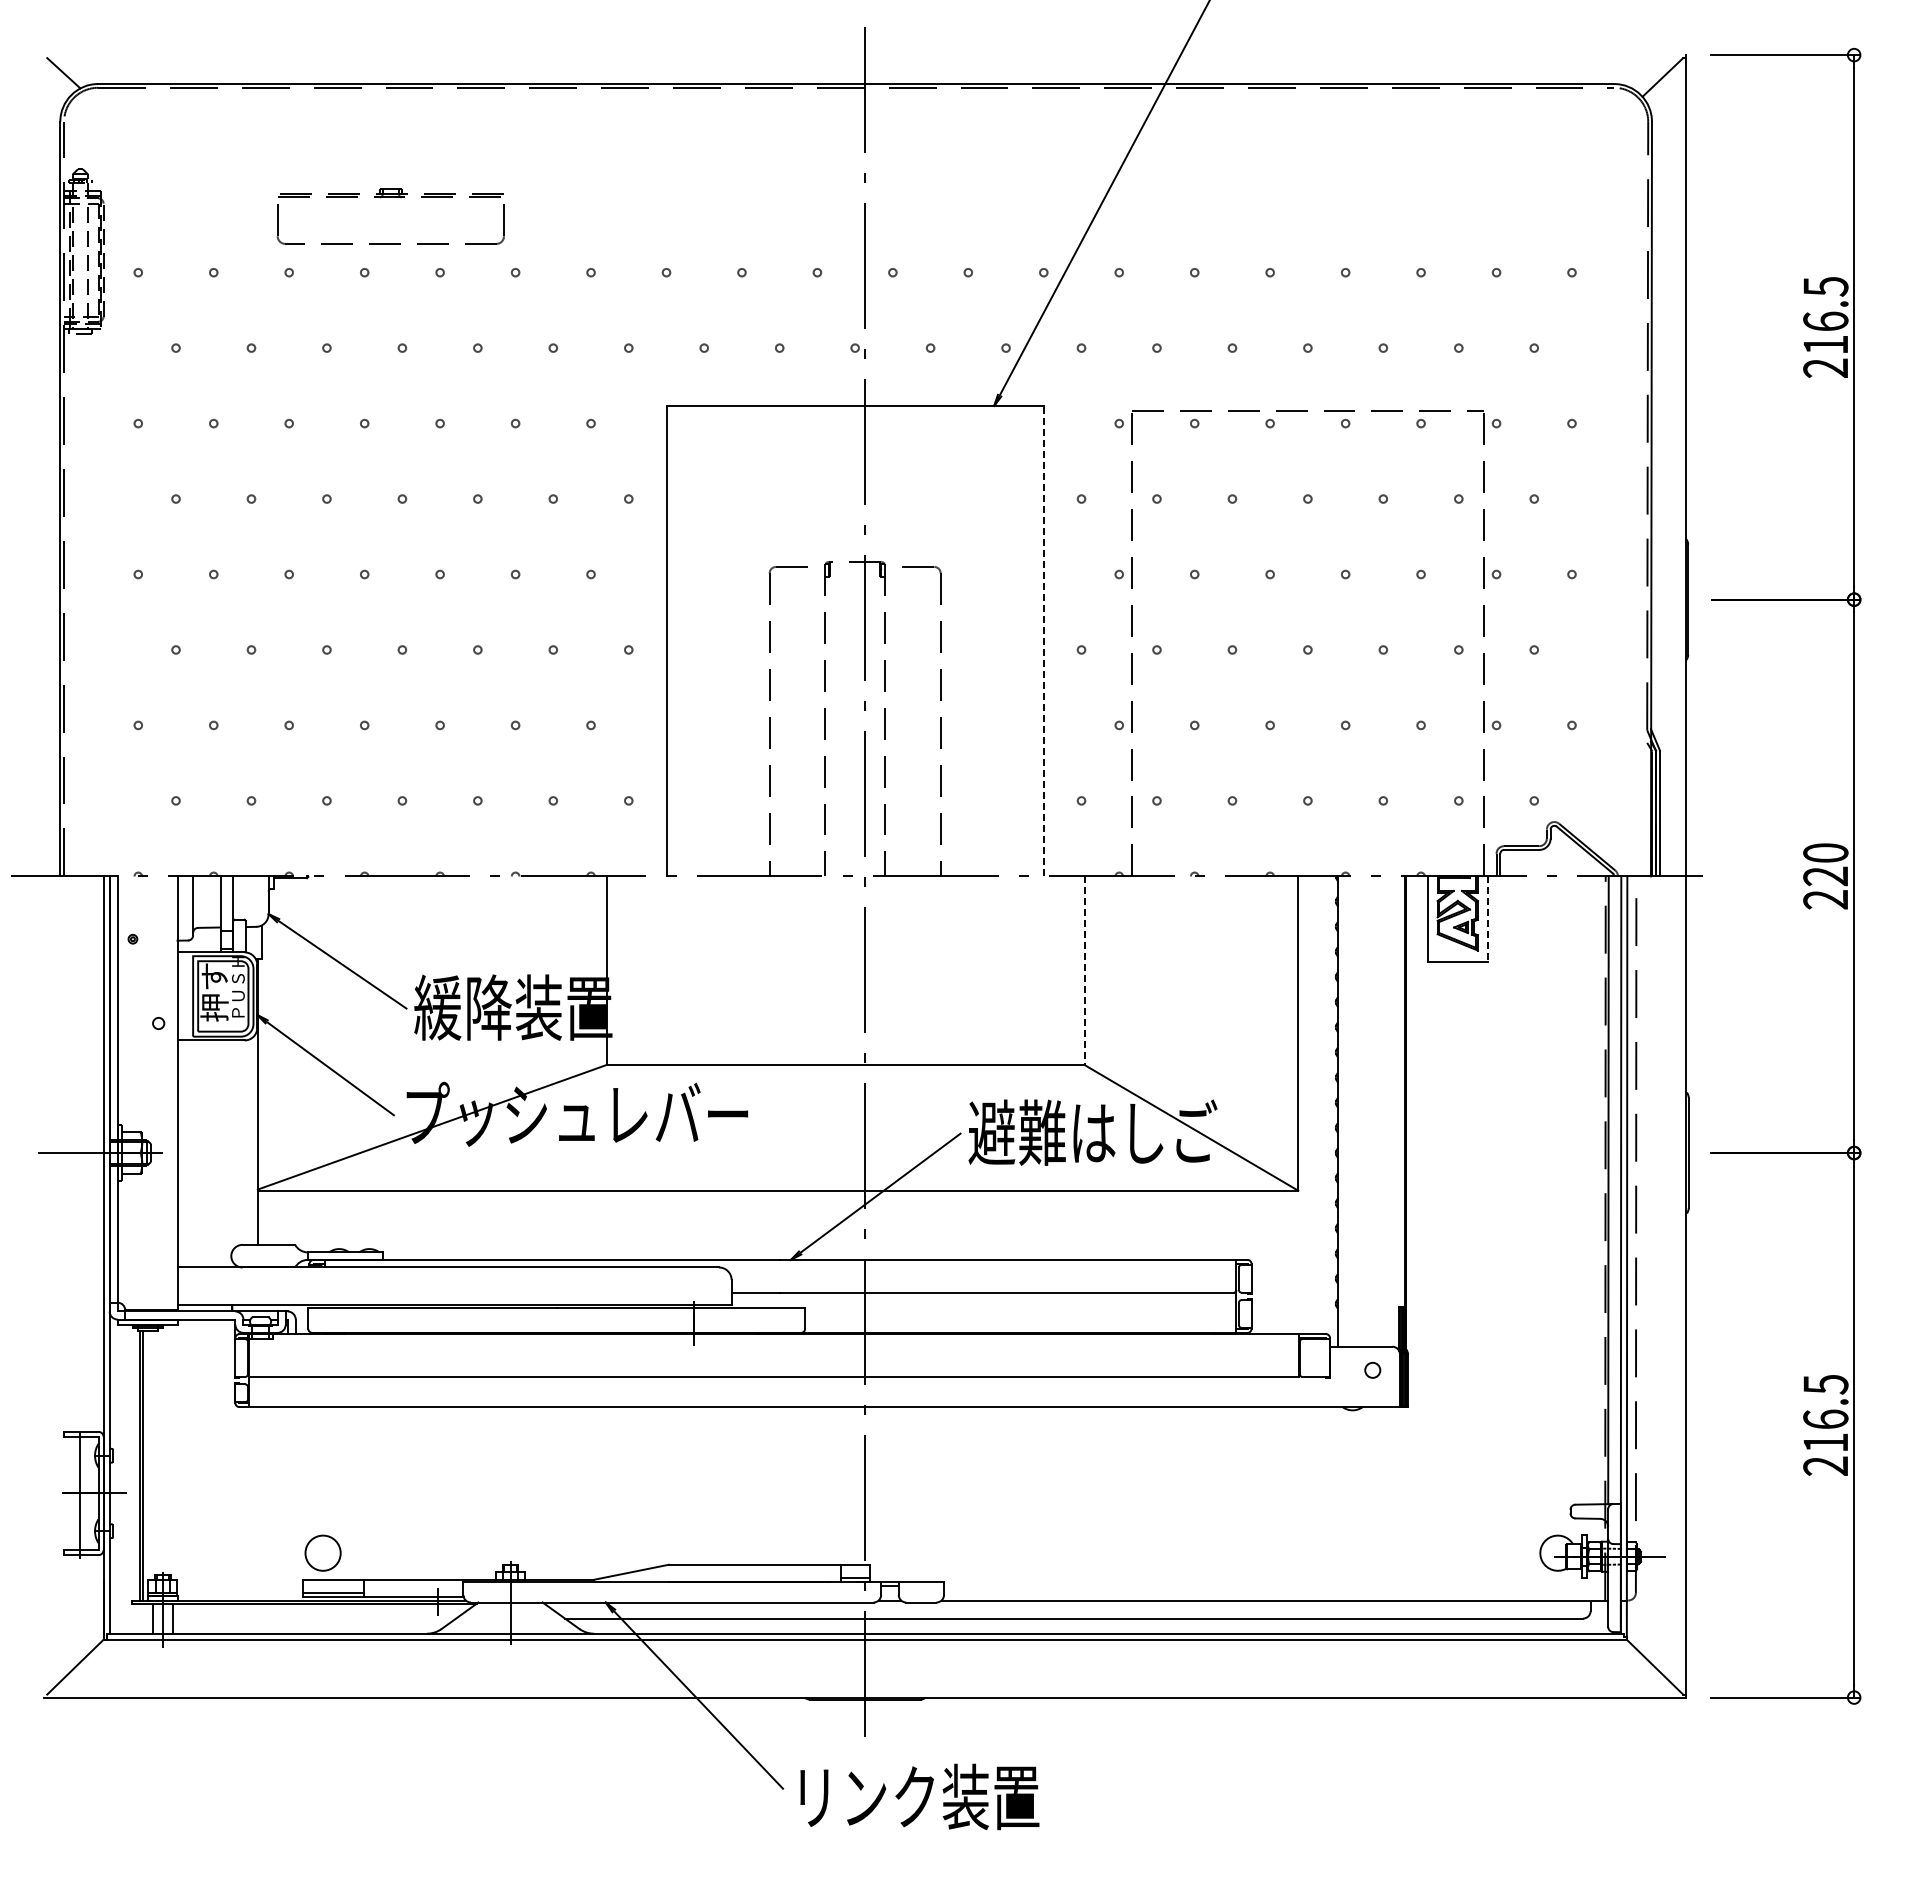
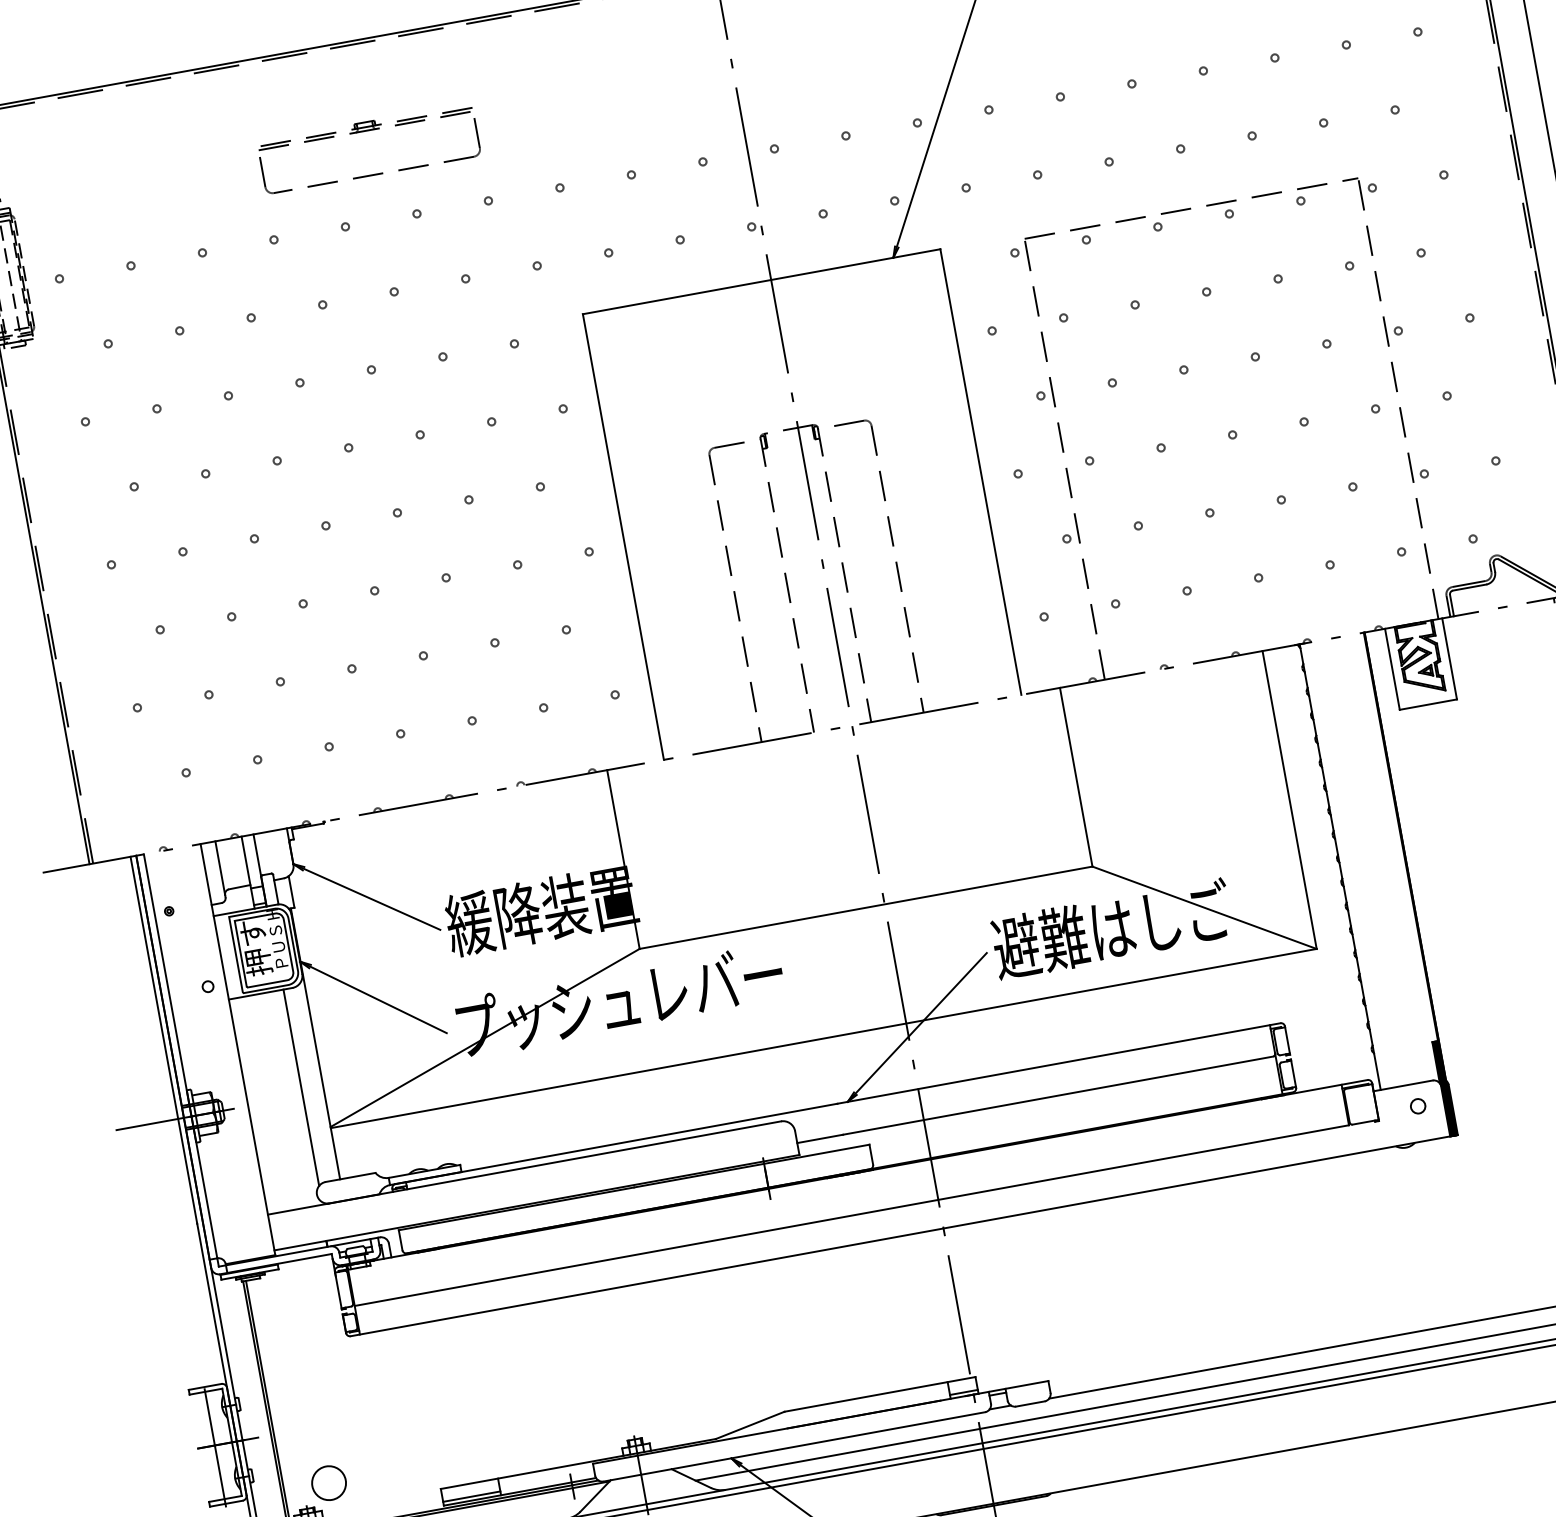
part: (390, 197) -> (365, 131), moved
line: (1043, 640) -> (980, 471), dashed -> solid
line: (1487, 919) -> (1449, 659), dashed -> solid
line: (1084, 971) -> (1076, 778), dashed -> solid
line: (235, 1143) -> (301, 1087), added
circle: (322, 1552) -> (328, 1482), moved

